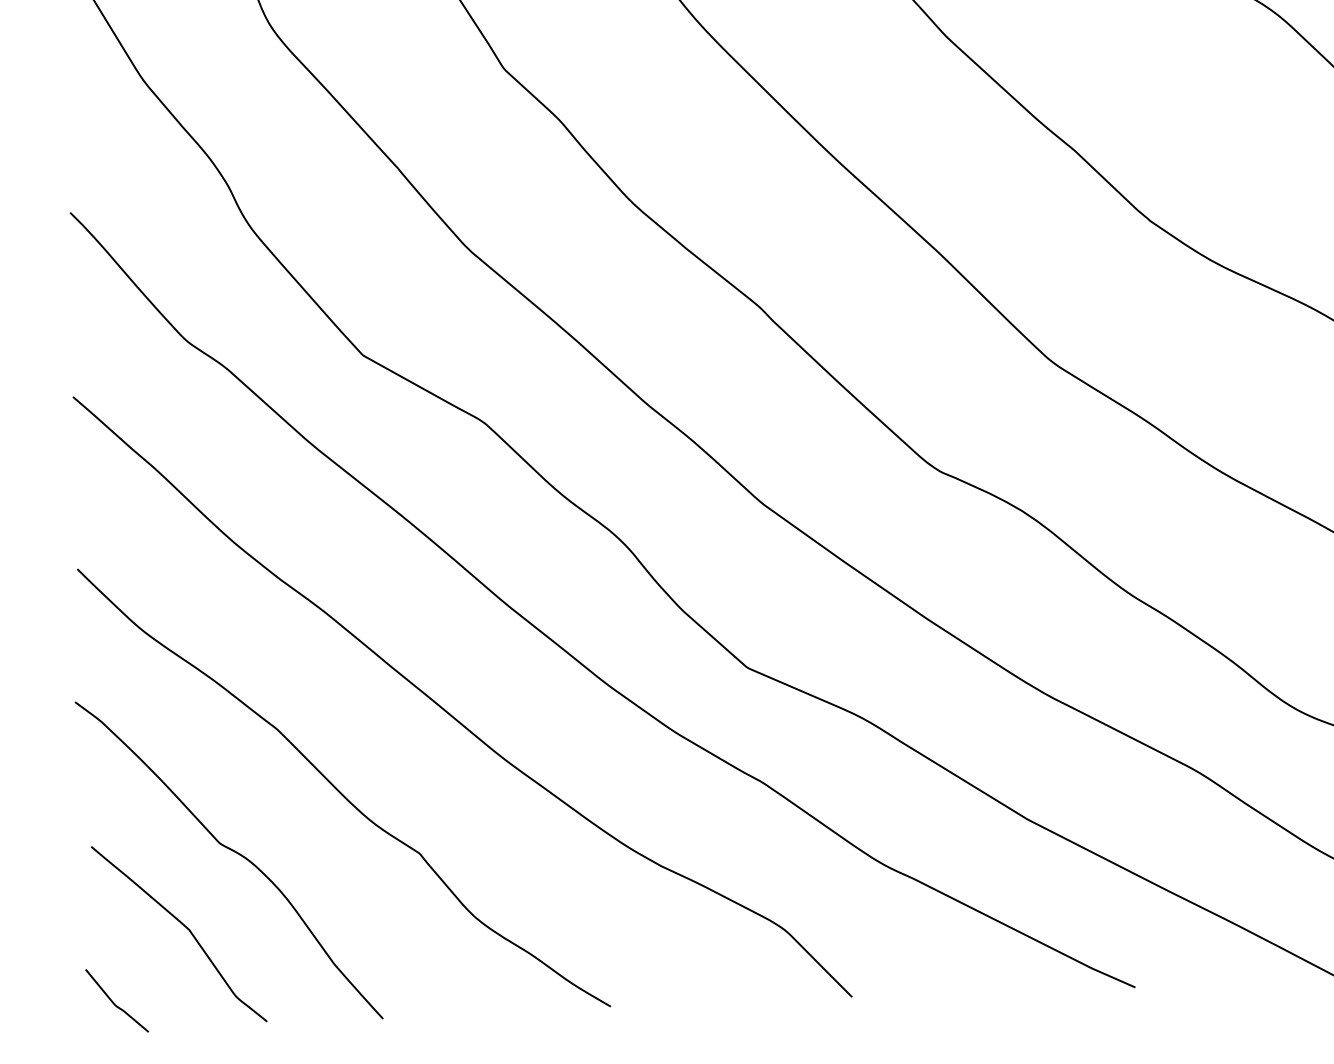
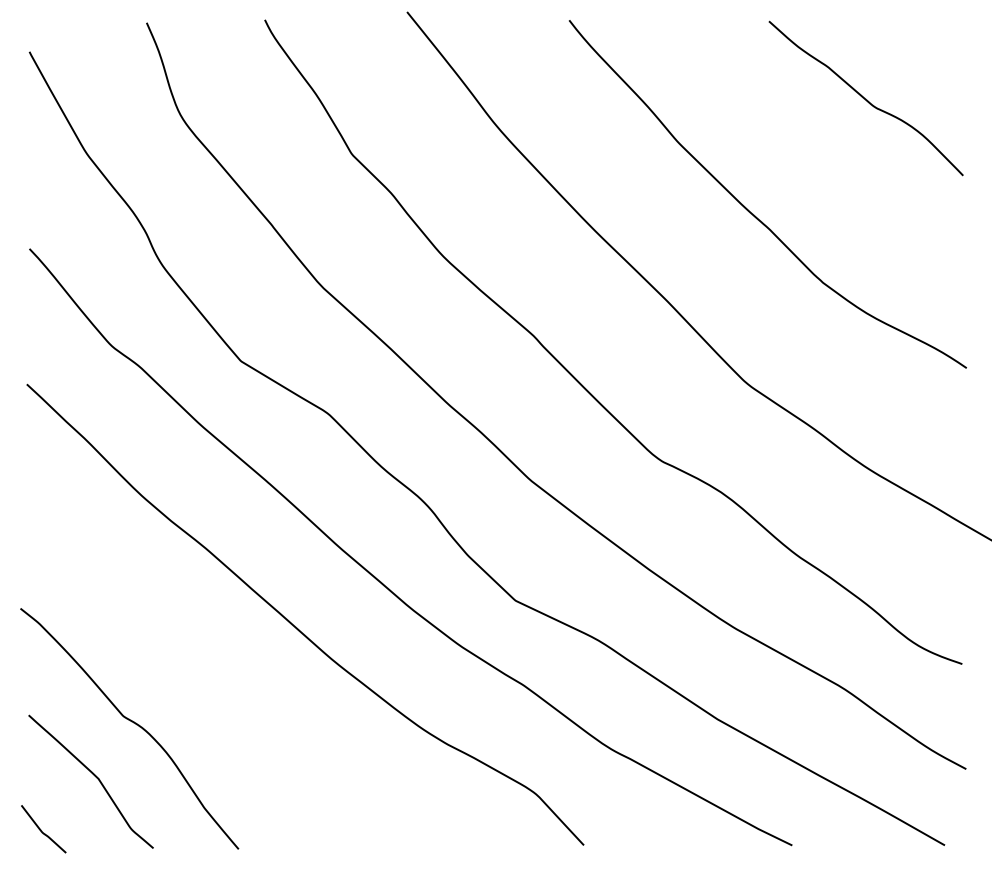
curve: (339, 789) -> (212, 679), removed

